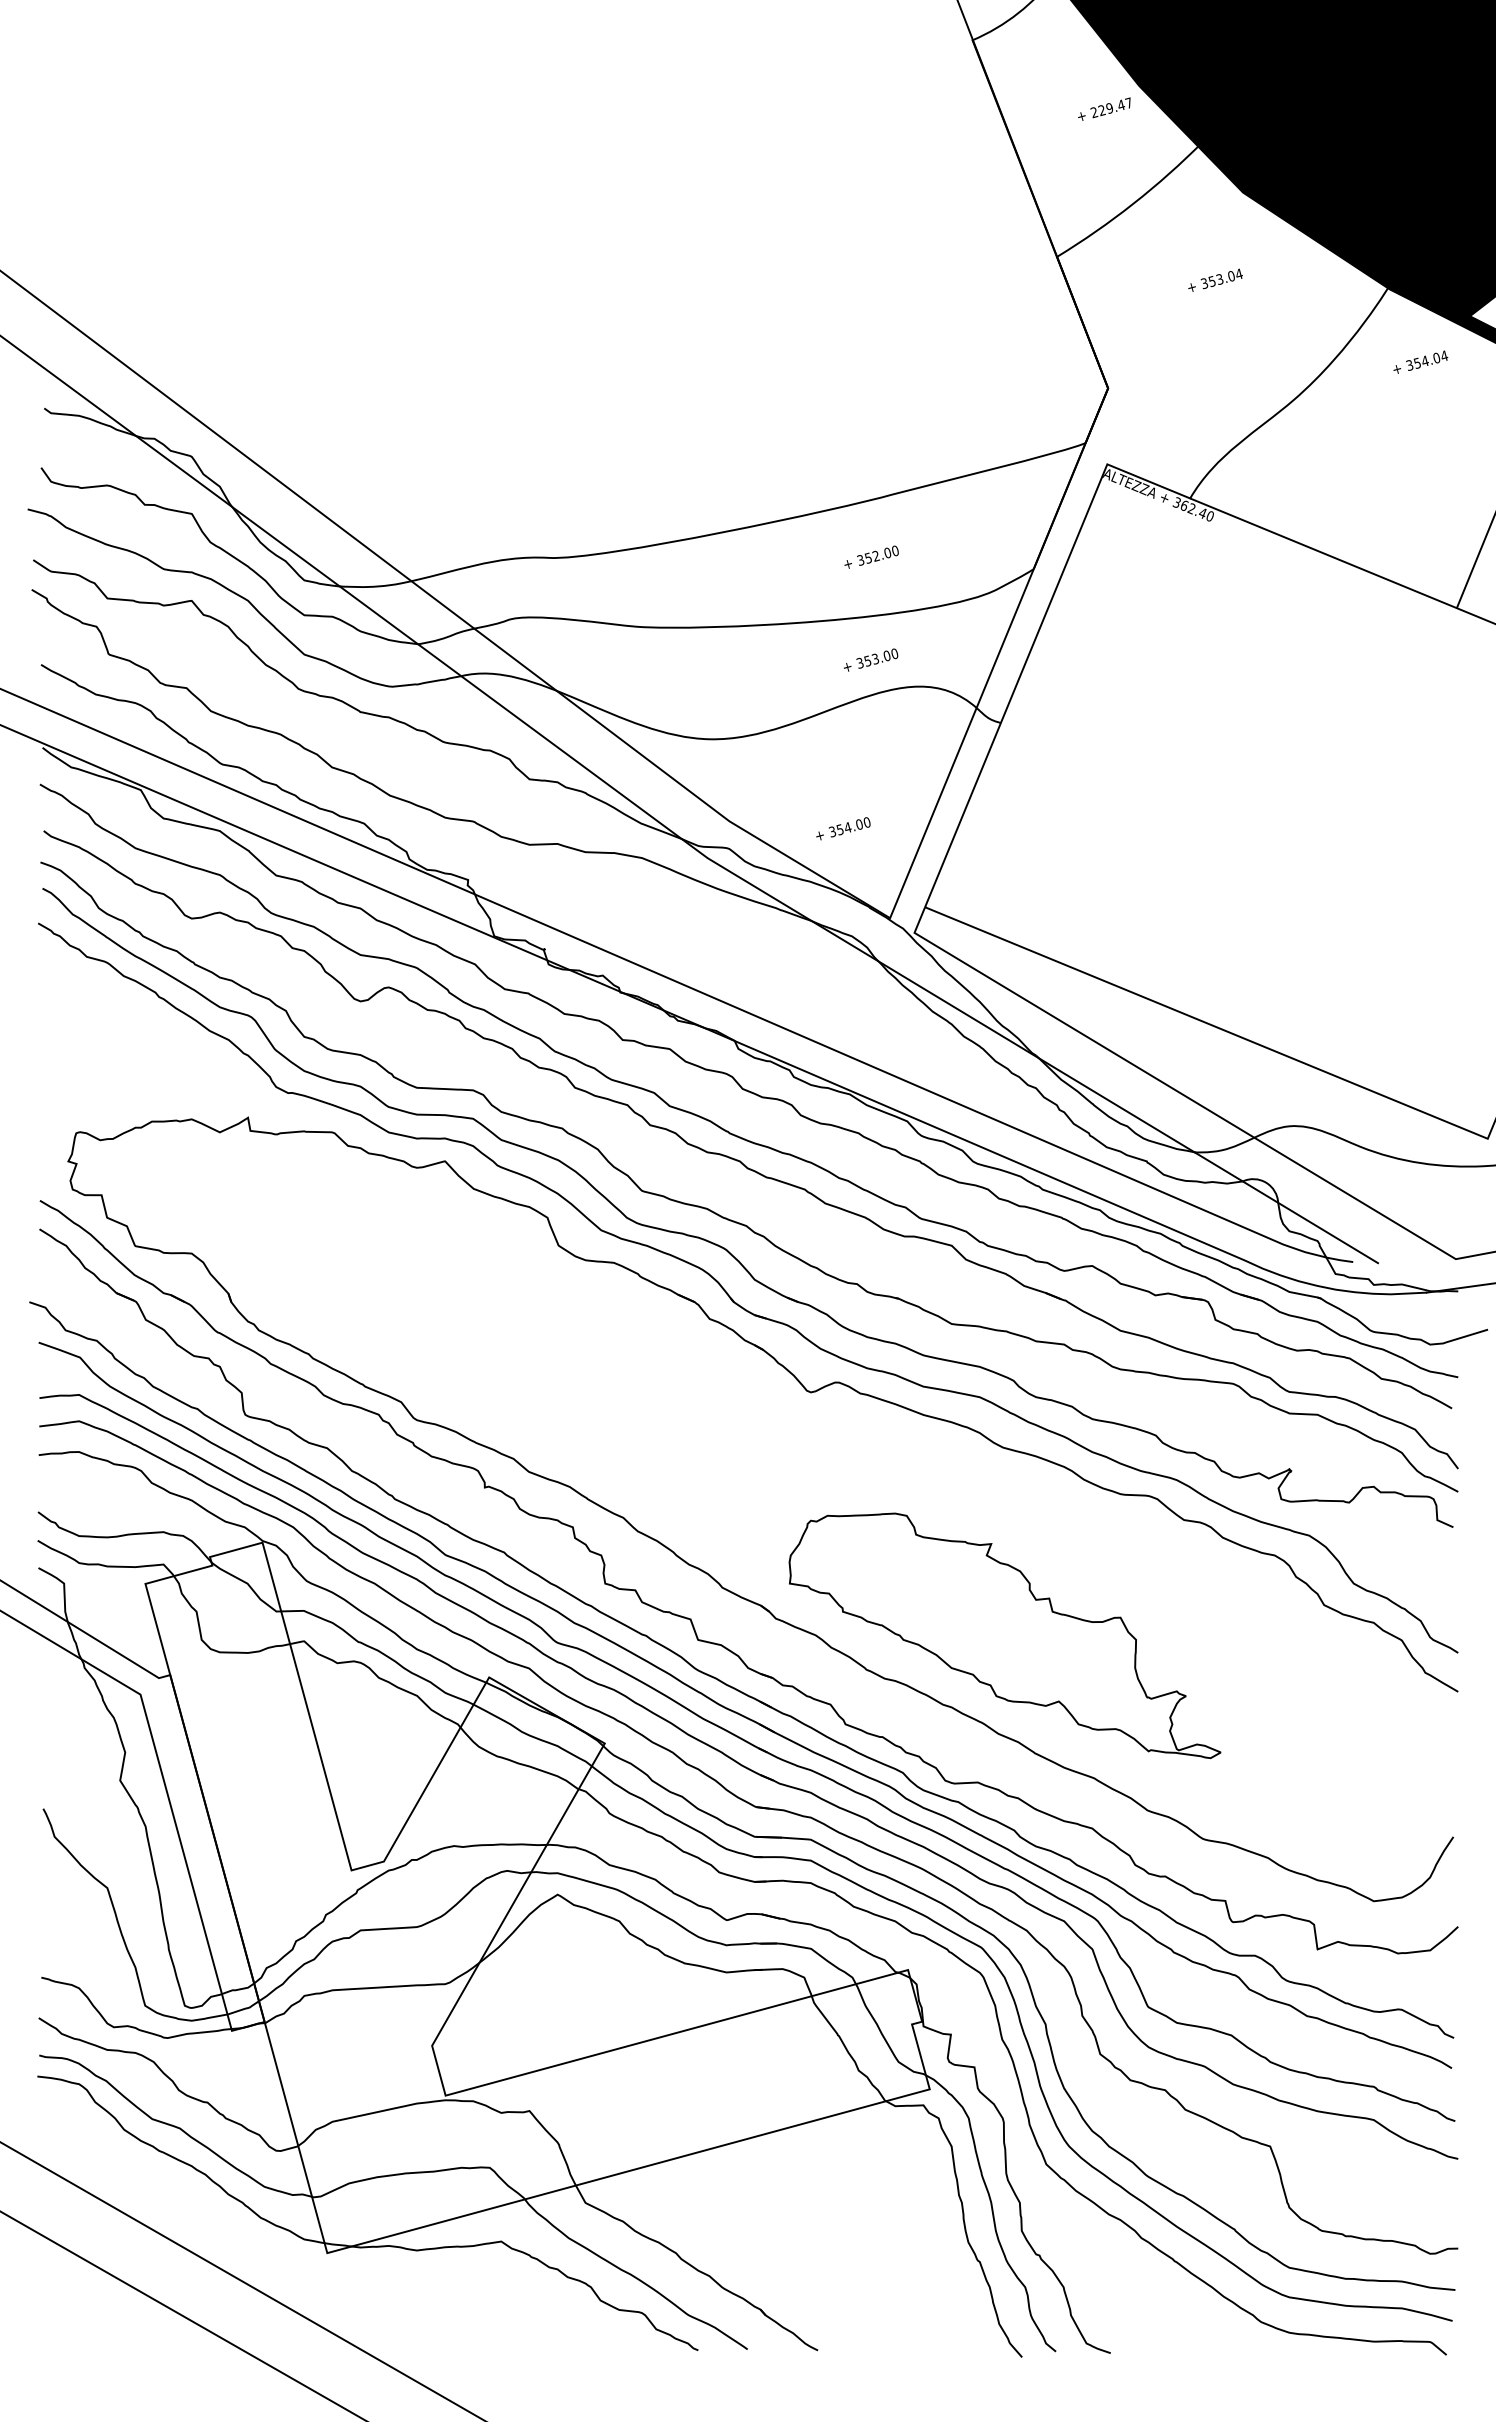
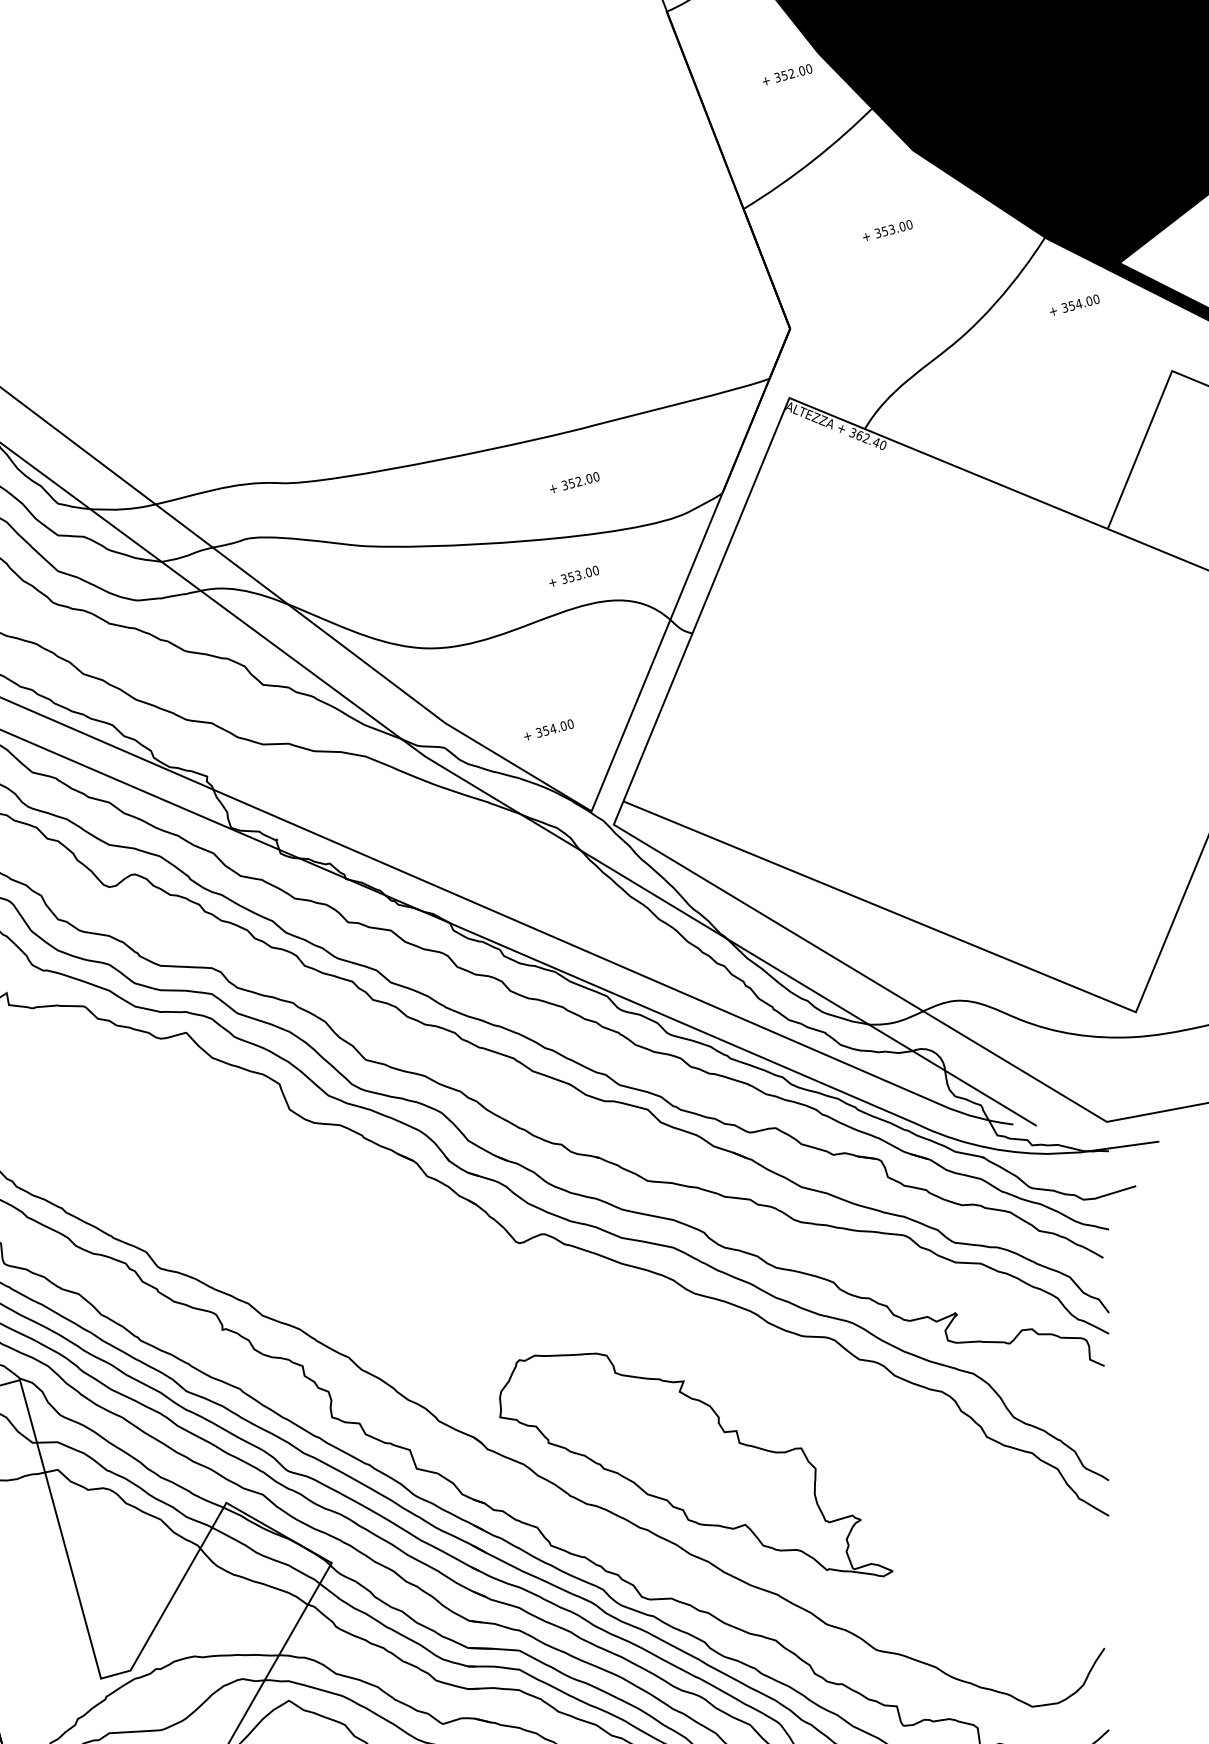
text: (1111, 107) -> (793, 72), 229.47 -> 352.00
text: (1238, 273) -> (908, 224), 353.04 -> 353.00
text: (1444, 355) -> (1096, 298), 354.04 -> 354.00

